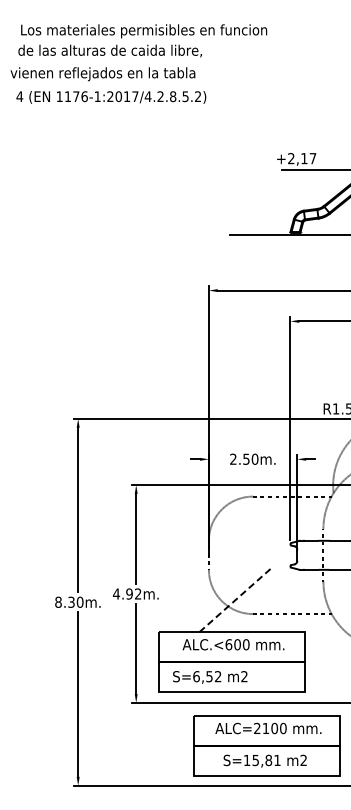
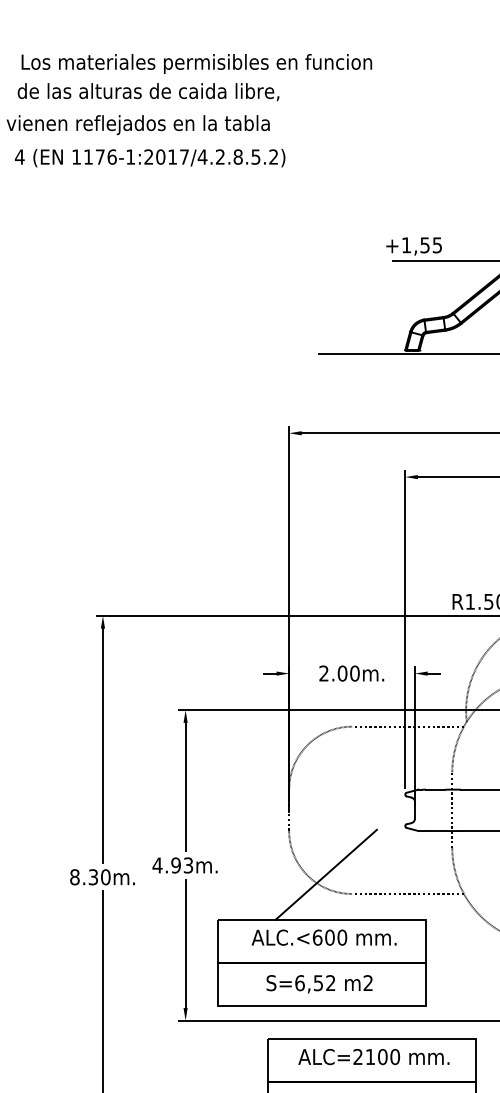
text: (302, 158) -> (422, 245), +2,17 -> +1,55
text: (246, 458) -> (342, 672), 2.50m. -> 2.00m.
text: (138, 594) -> (188, 866), 4.92m. -> 4.93m.
line: (234, 600) -> (325, 874), dashed -> solid
text: (210, 677) -> (319, 984), moved

